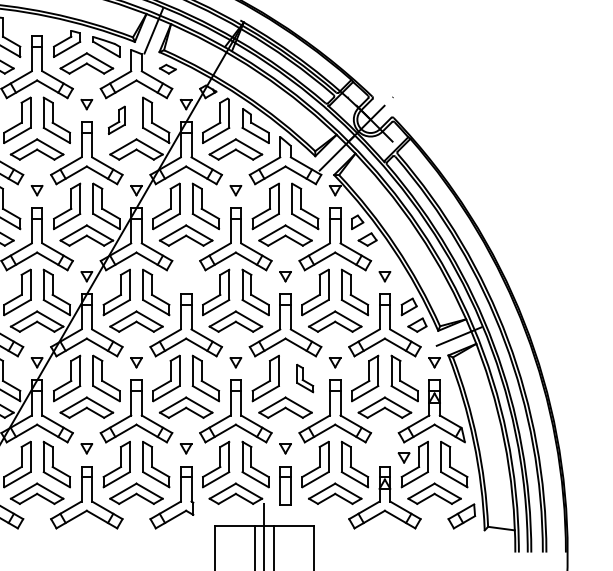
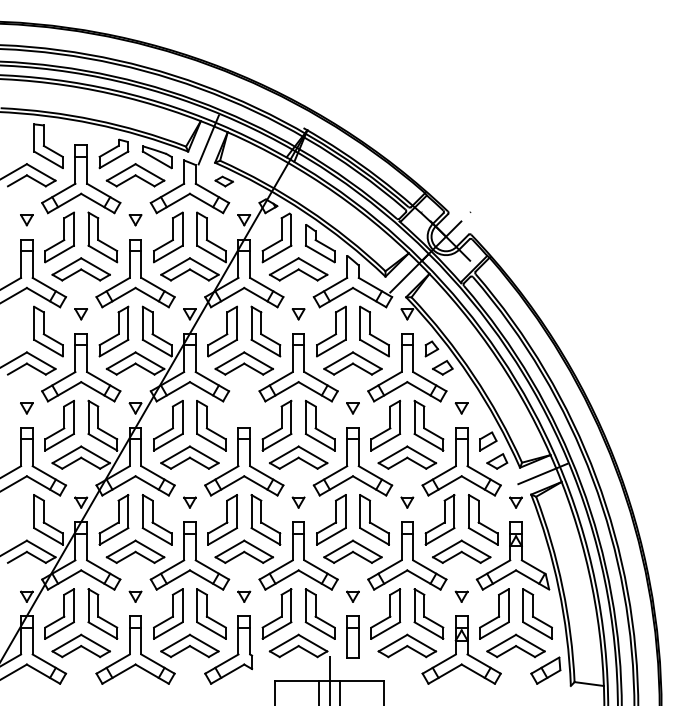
part: (116, 120) -> (168, 237), size x1.67
part: (305, 378) -> (374, 519), size x1.67
part: (403, 457) -> (461, 596), moved

